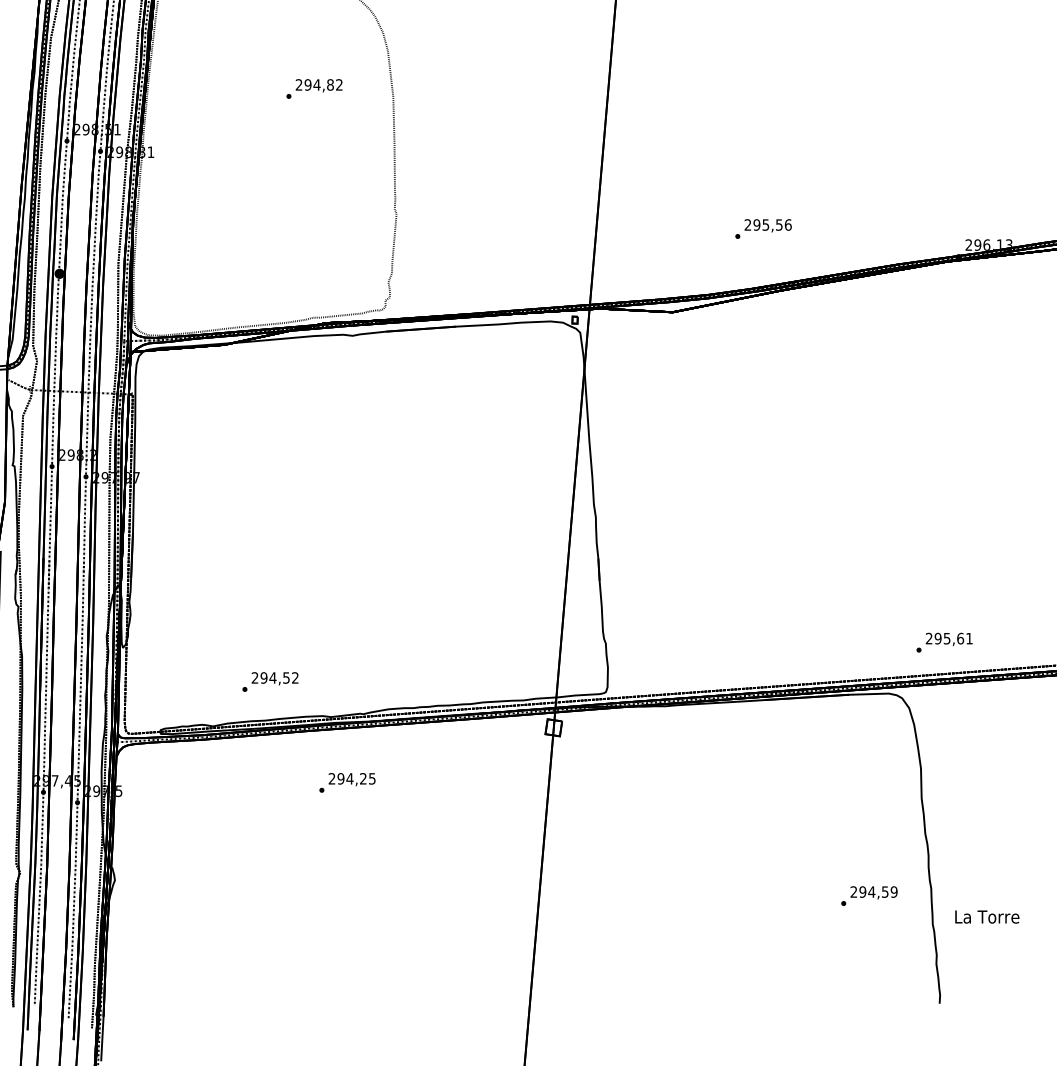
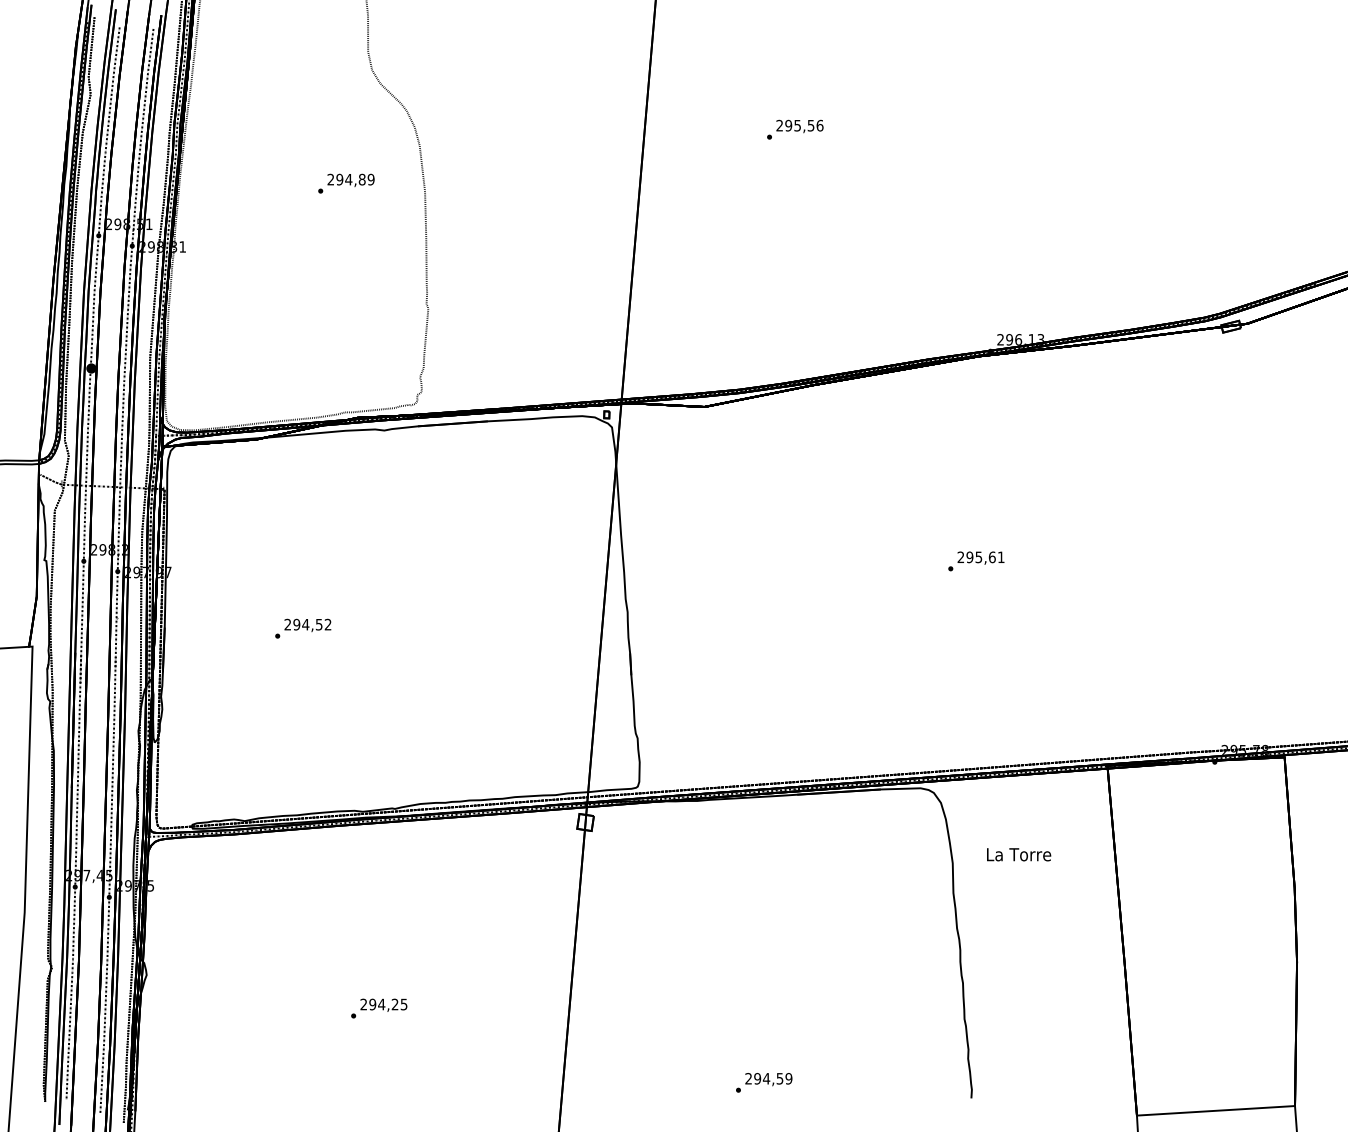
text: (338, 84) -> (370, 179), 294,82 -> 294,89
text: (763, 228) -> (795, 129), moved
text: (944, 642) -> (976, 561), moved
text: (270, 681) -> (303, 628), moved
text: (347, 782) -> (379, 1008), moved
text: (869, 895) -> (764, 1082), moved
text: (987, 916) -> (1019, 854), moved

